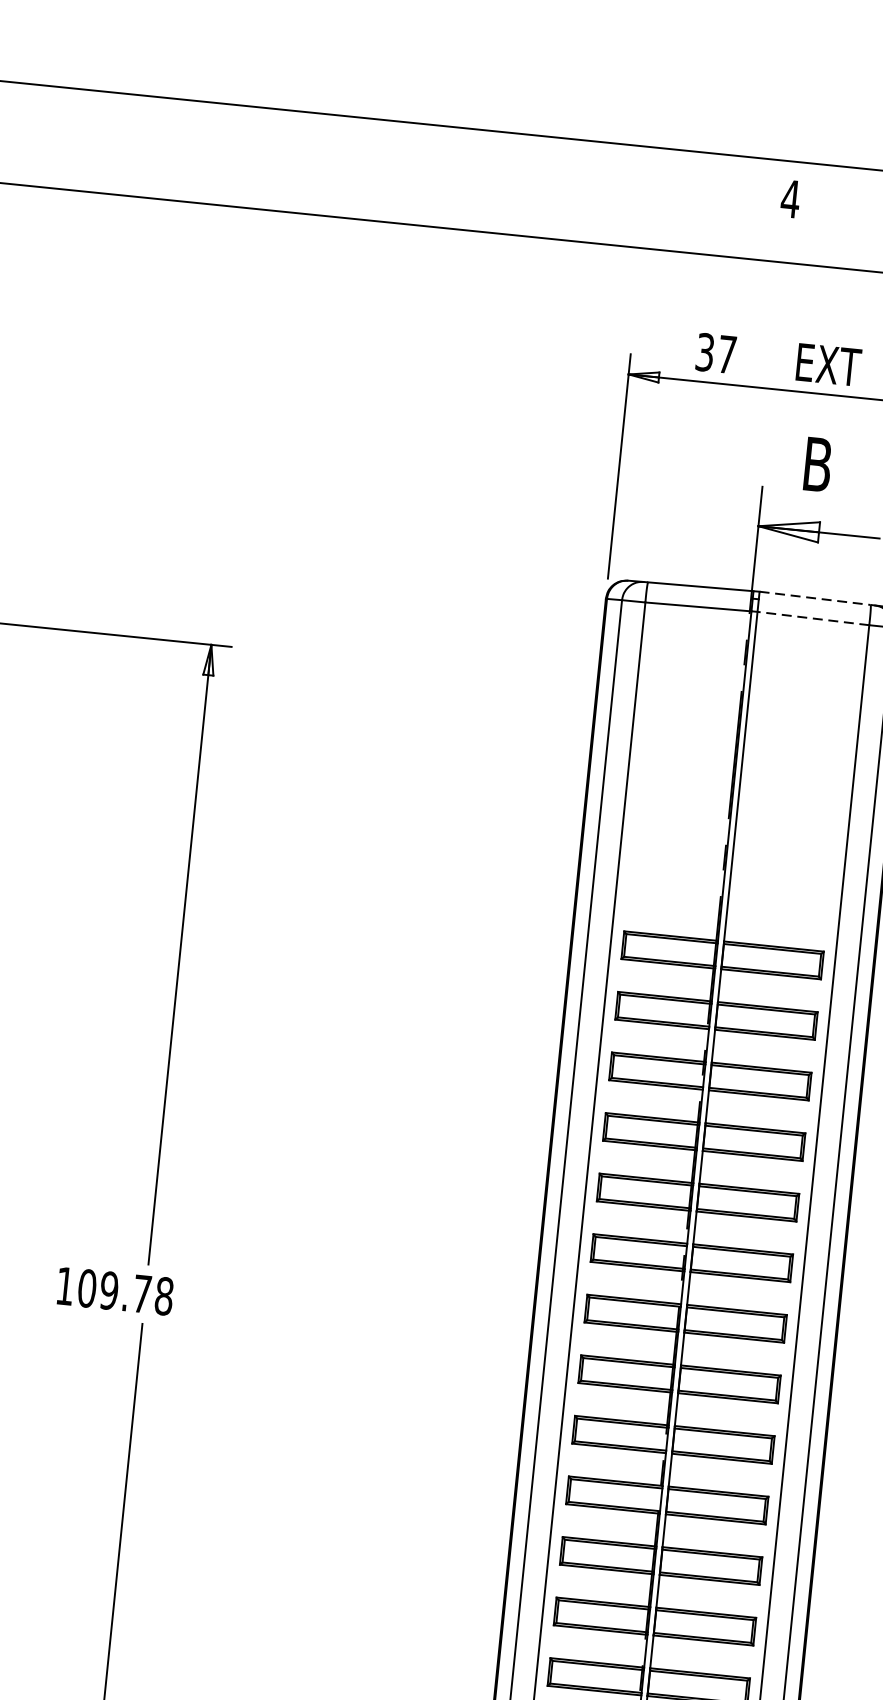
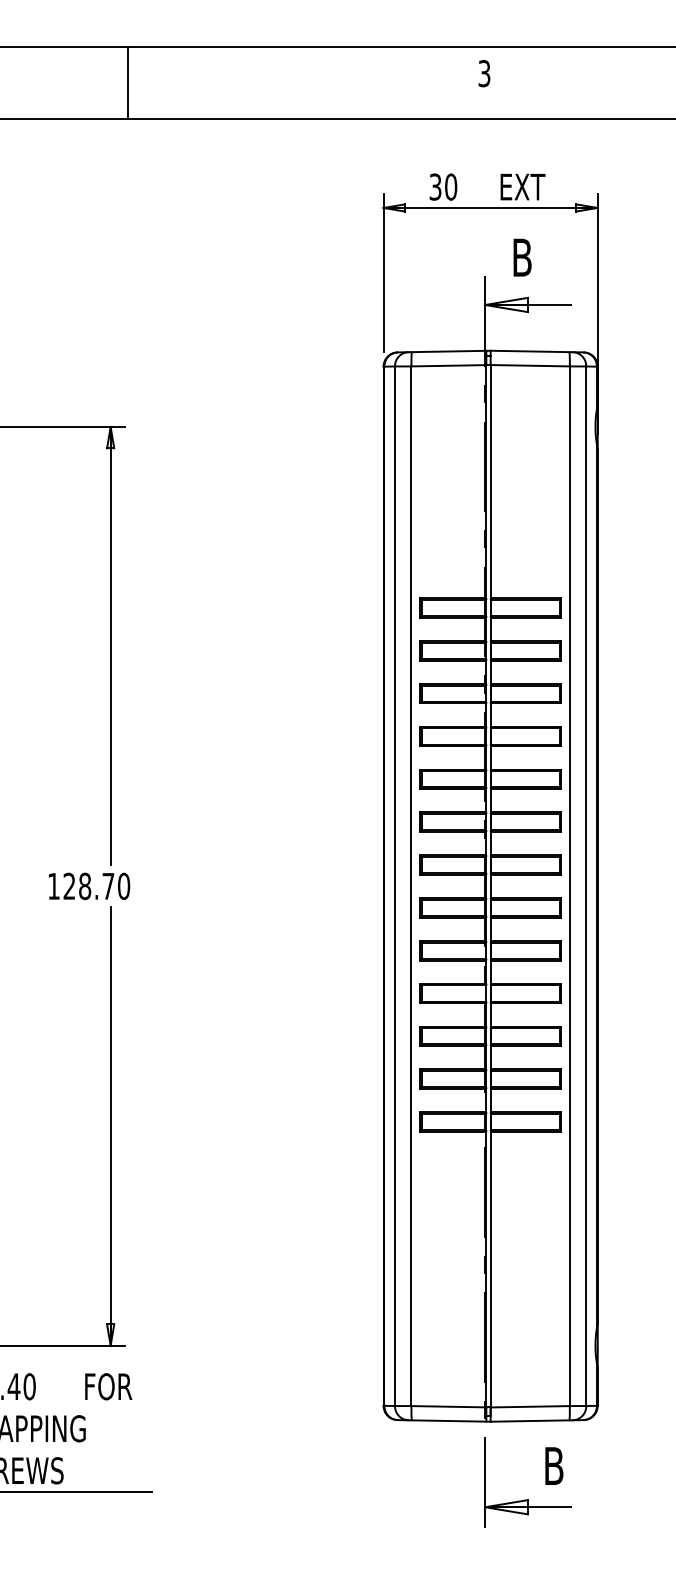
line: (284, 160) -> (127, 82), added
text: (790, 198) -> (484, 73), 4 -> 3
text: (727, 353) -> (451, 186), 37 -> 30
line: (815, 598) -> (530, 351), dashed -> solid
line: (813, 618) -> (530, 365), dashed -> solid
text: (125, 1291) -> (96, 885), 109.78 -> 128.70

